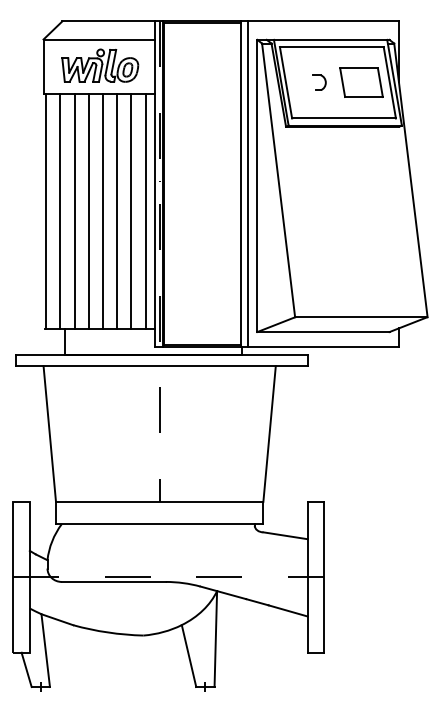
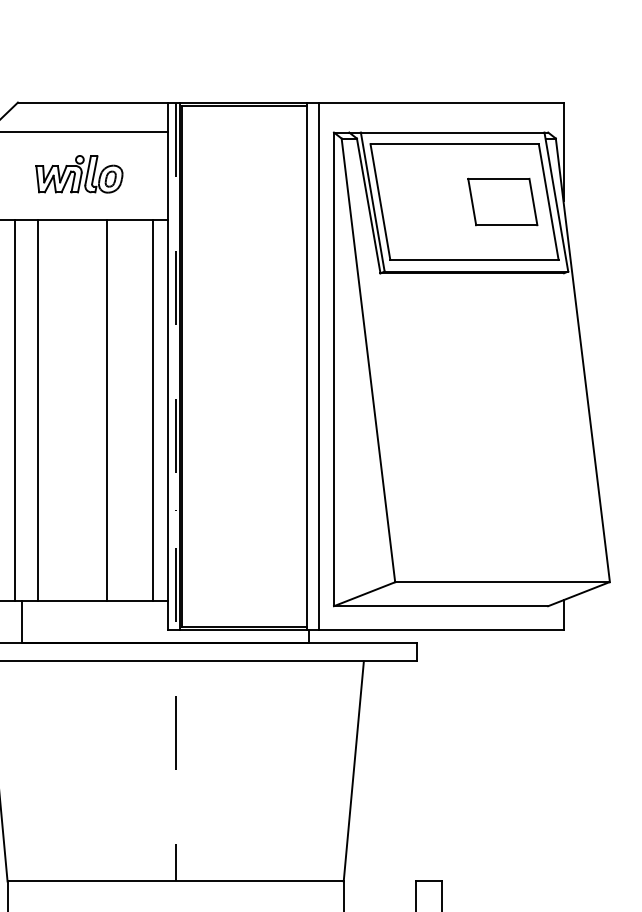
part: (100, 65) -> (79, 174), size x0.7
part: (319, 82) -> (434, 201), removed
line: (88, 211) -> (60, 410), removed
line: (102, 211) -> (82, 410), removed
line: (131, 211) -> (129, 410), removed

